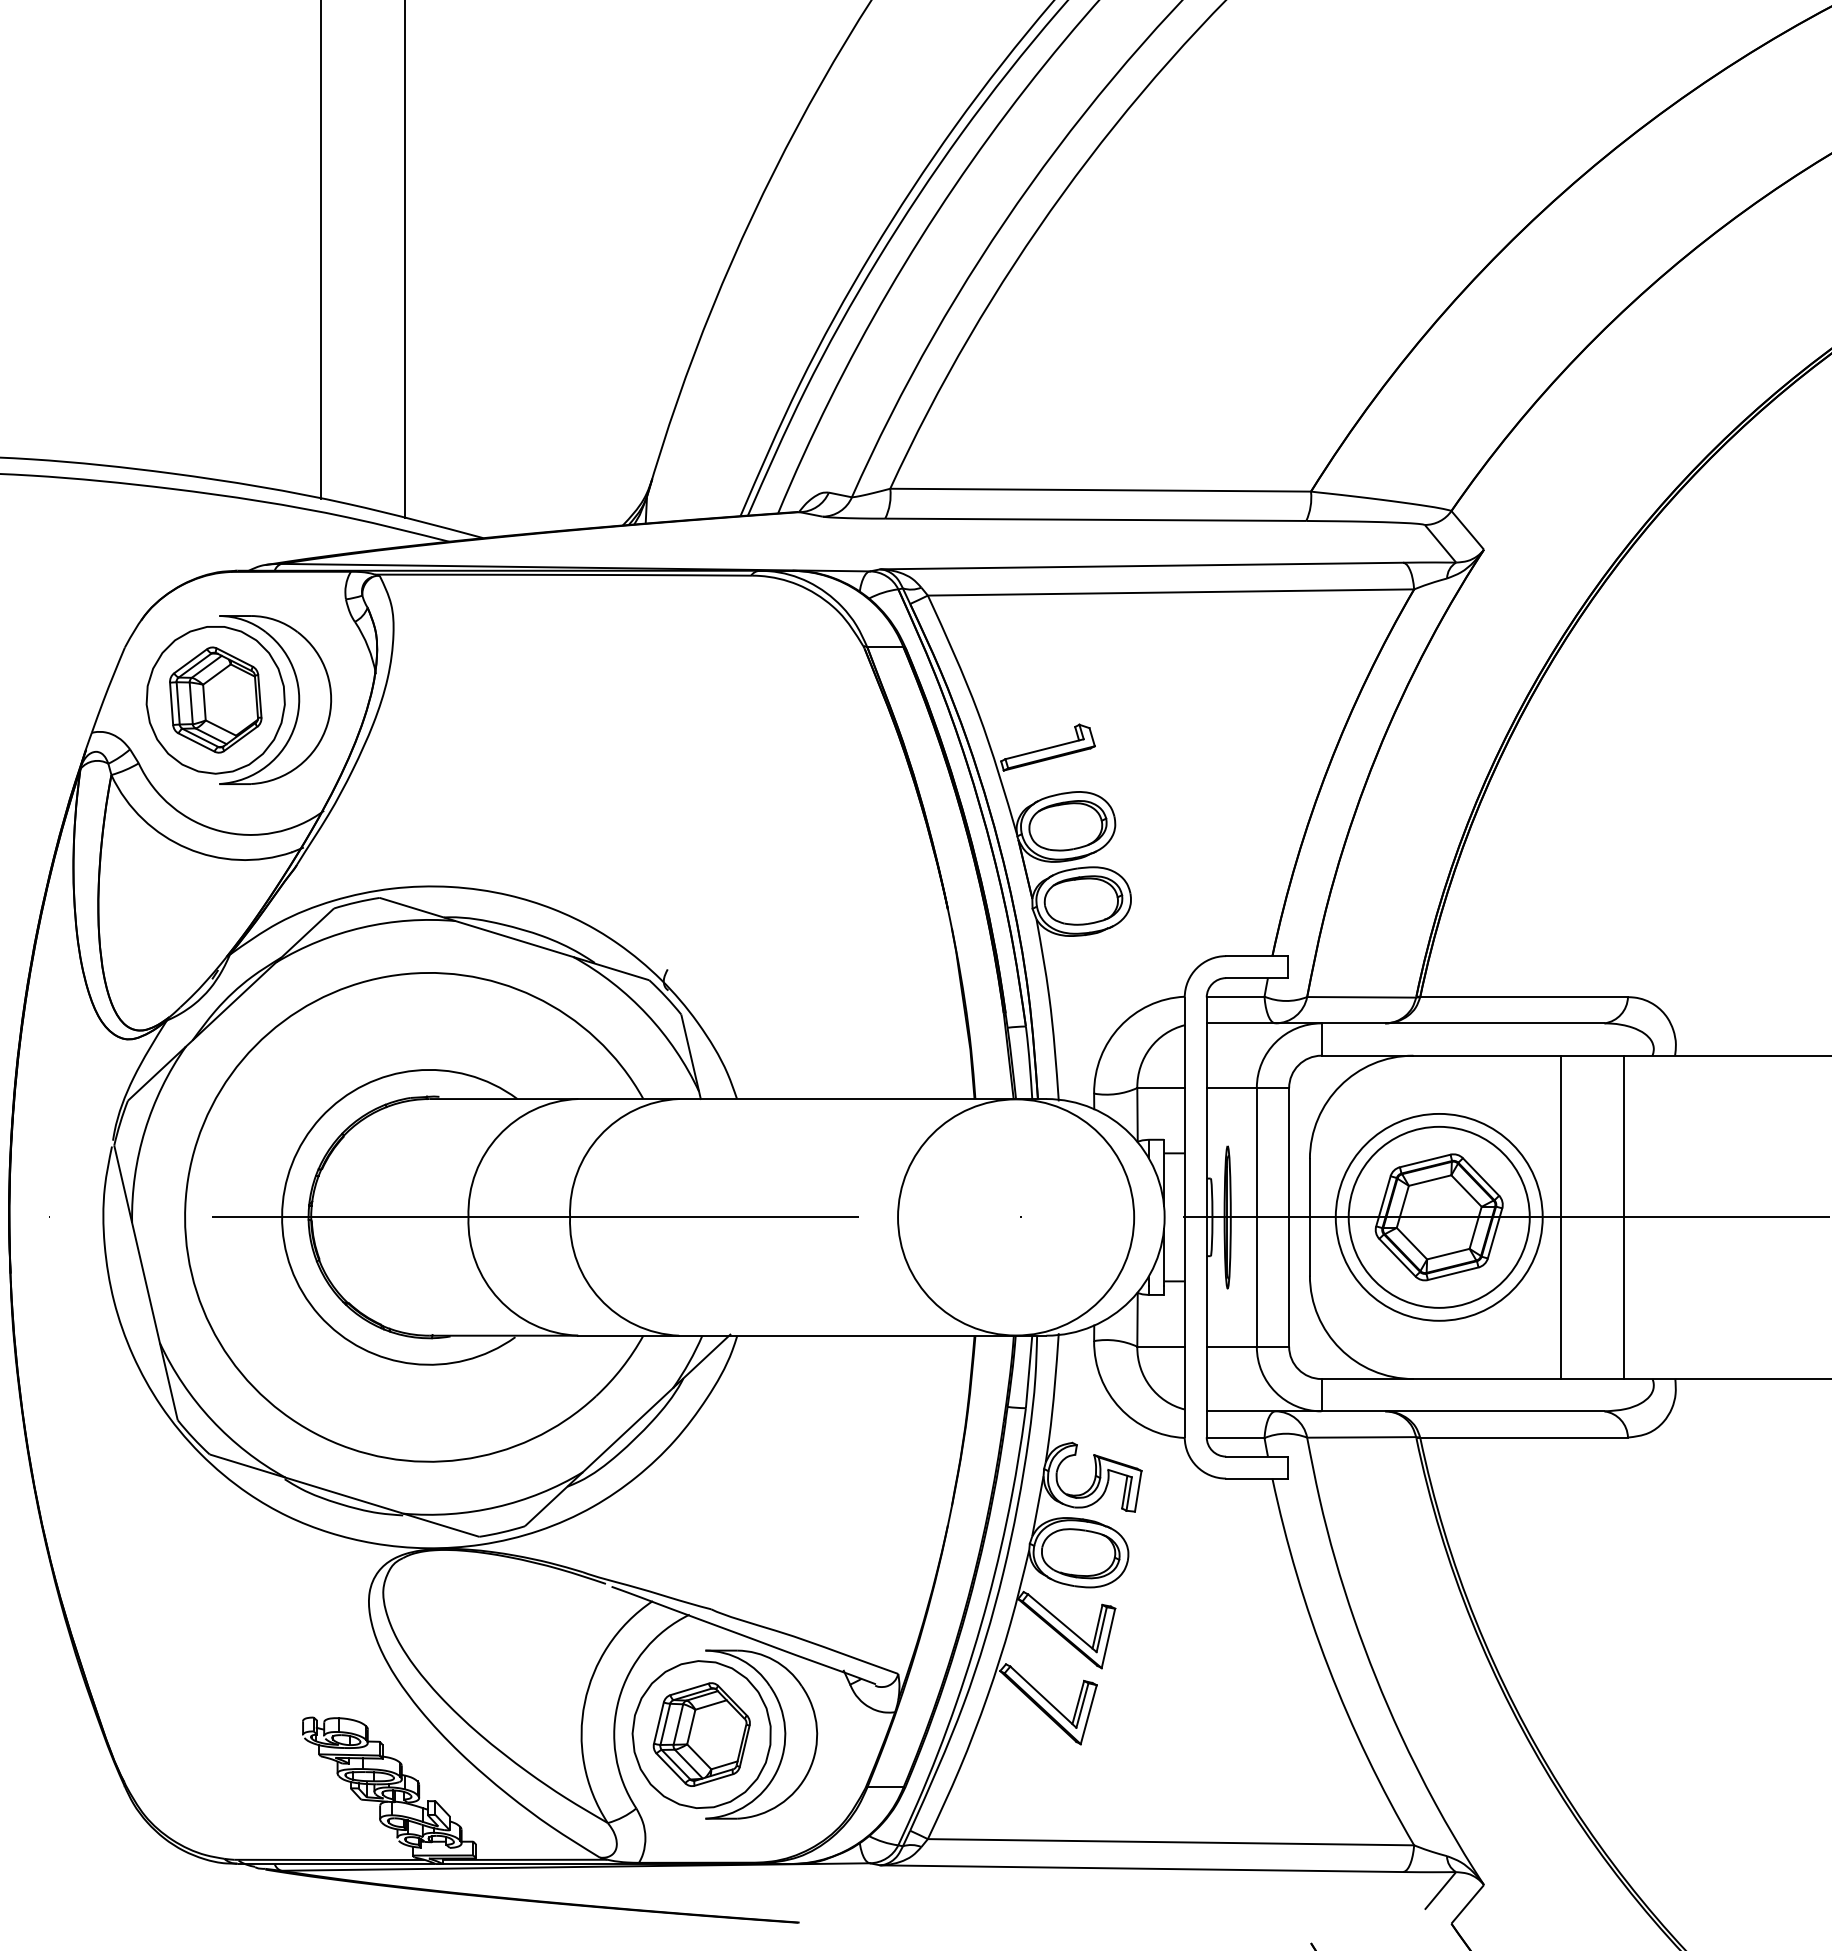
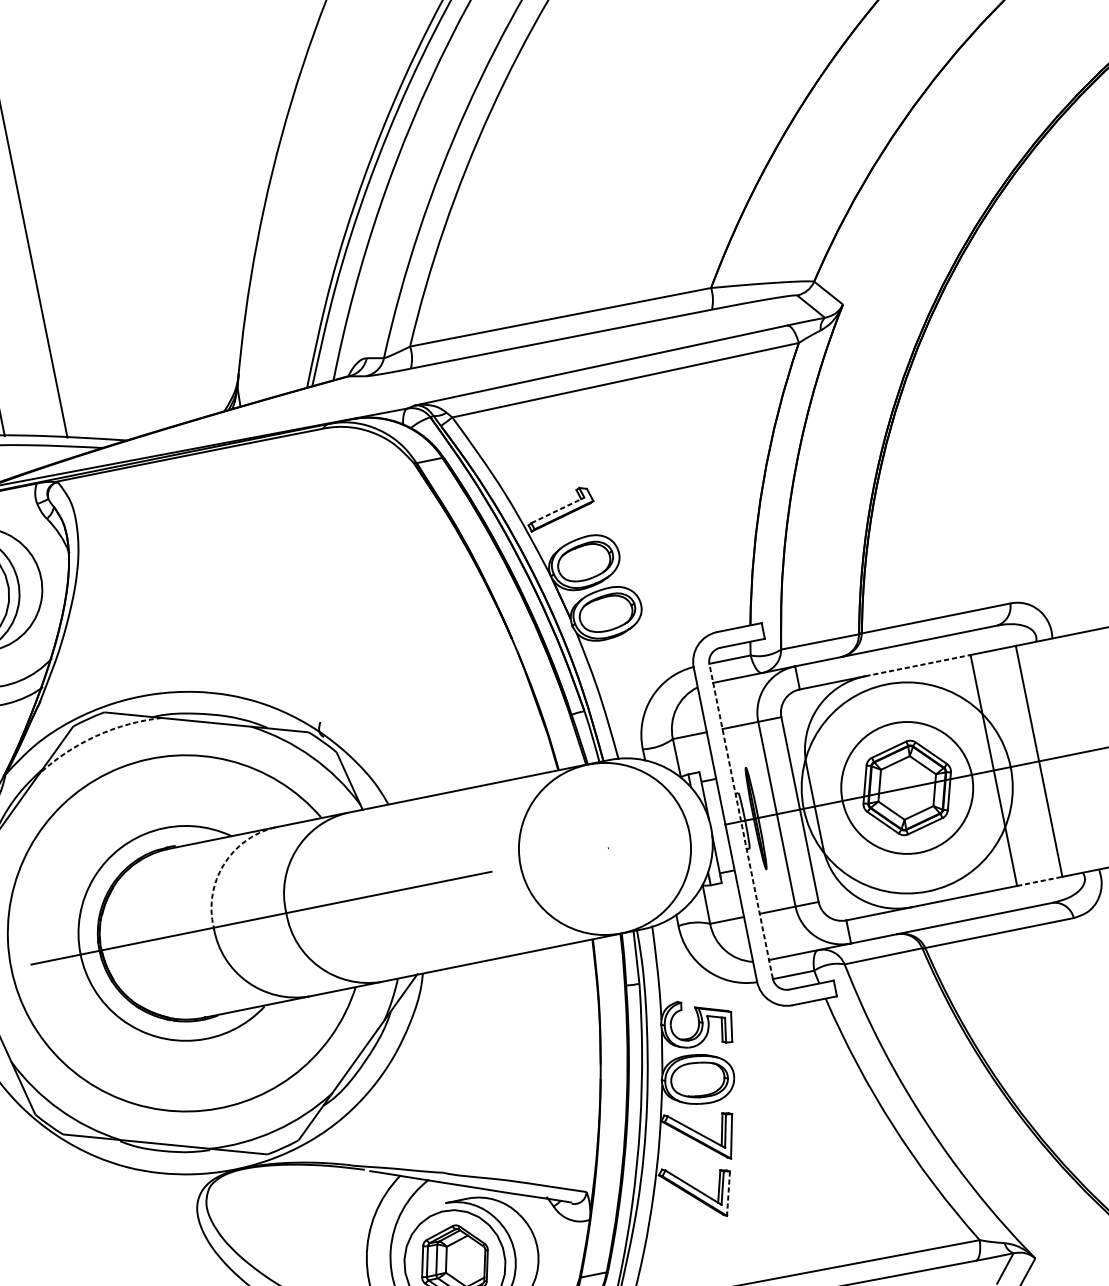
line: (1045, 749) -> (558, 510), solid -> dashed
arc: (362, 927) -> (96, 736), solid -> dashed
line: (1486, 1055) -> (917, 665), solid -> dashed
arc: (498, 1135) -> (223, 864), solid -> dashed
circle: (1438, 1216) -> (906, 787), size x1.4
line: (1206, 1217) -> (740, 821), solid -> dashed
line: (1592, 1379) -> (1040, 881), solid -> dashed
line: (1088, 1714) -> (728, 1193), solid -> dashed

